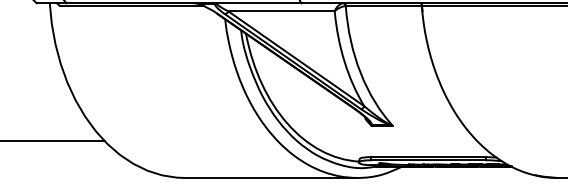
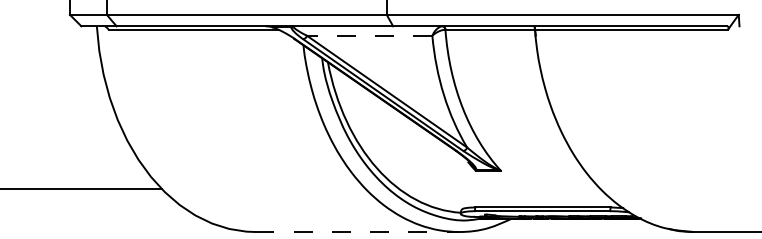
line: (281, 11) -> (369, 35), solid -> dashed
line: (271, 178) -> (357, 232), solid -> dashed

